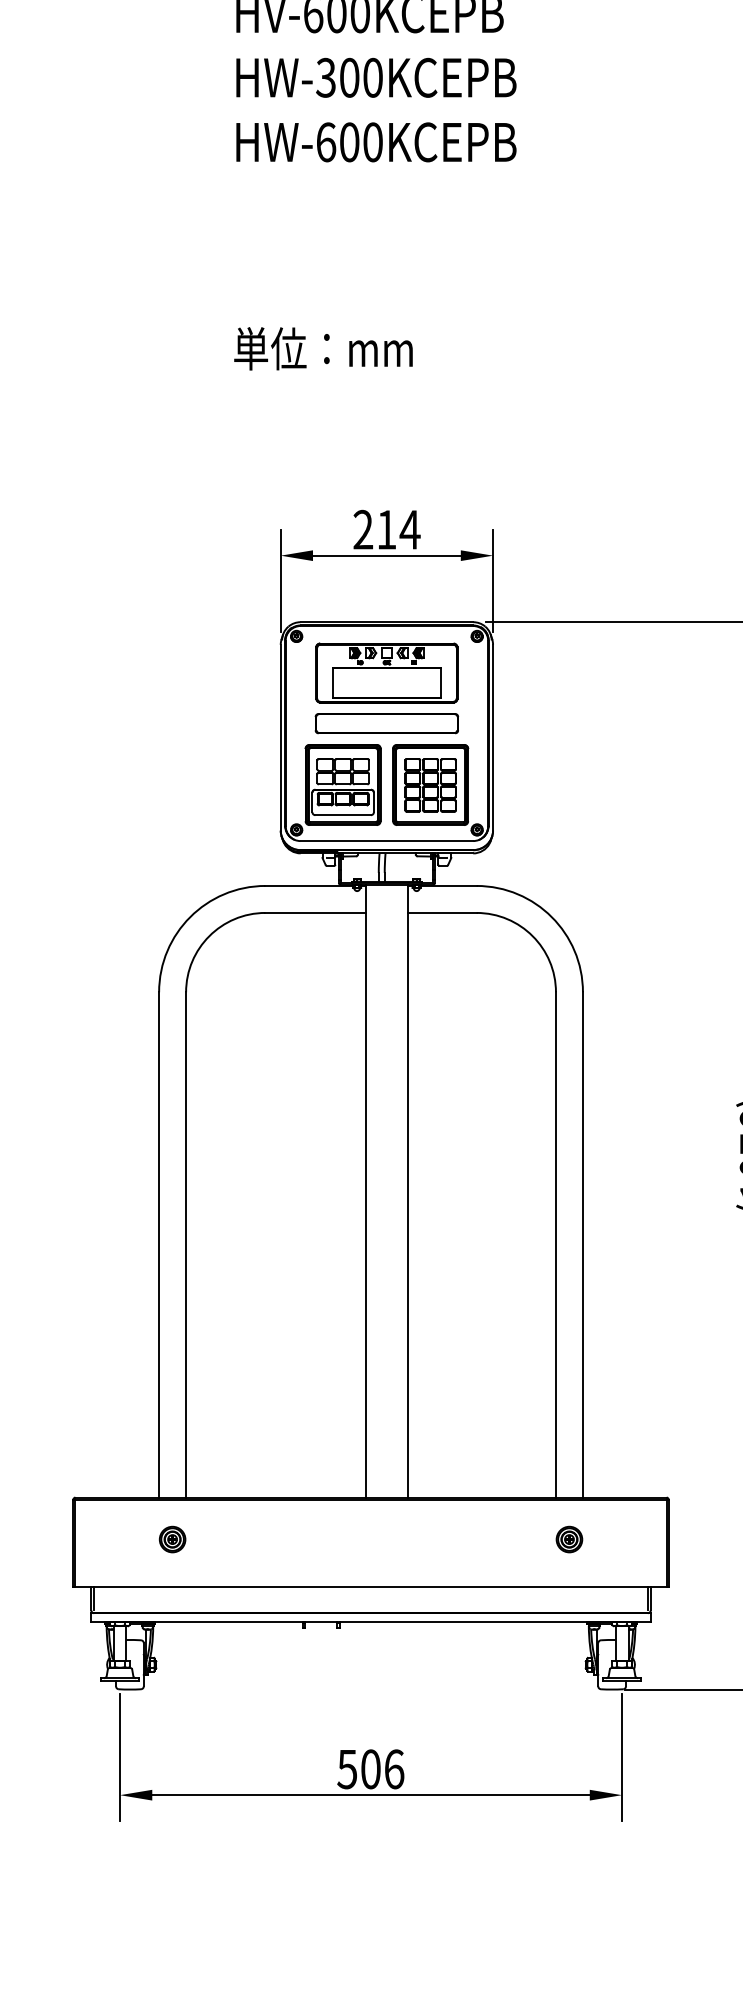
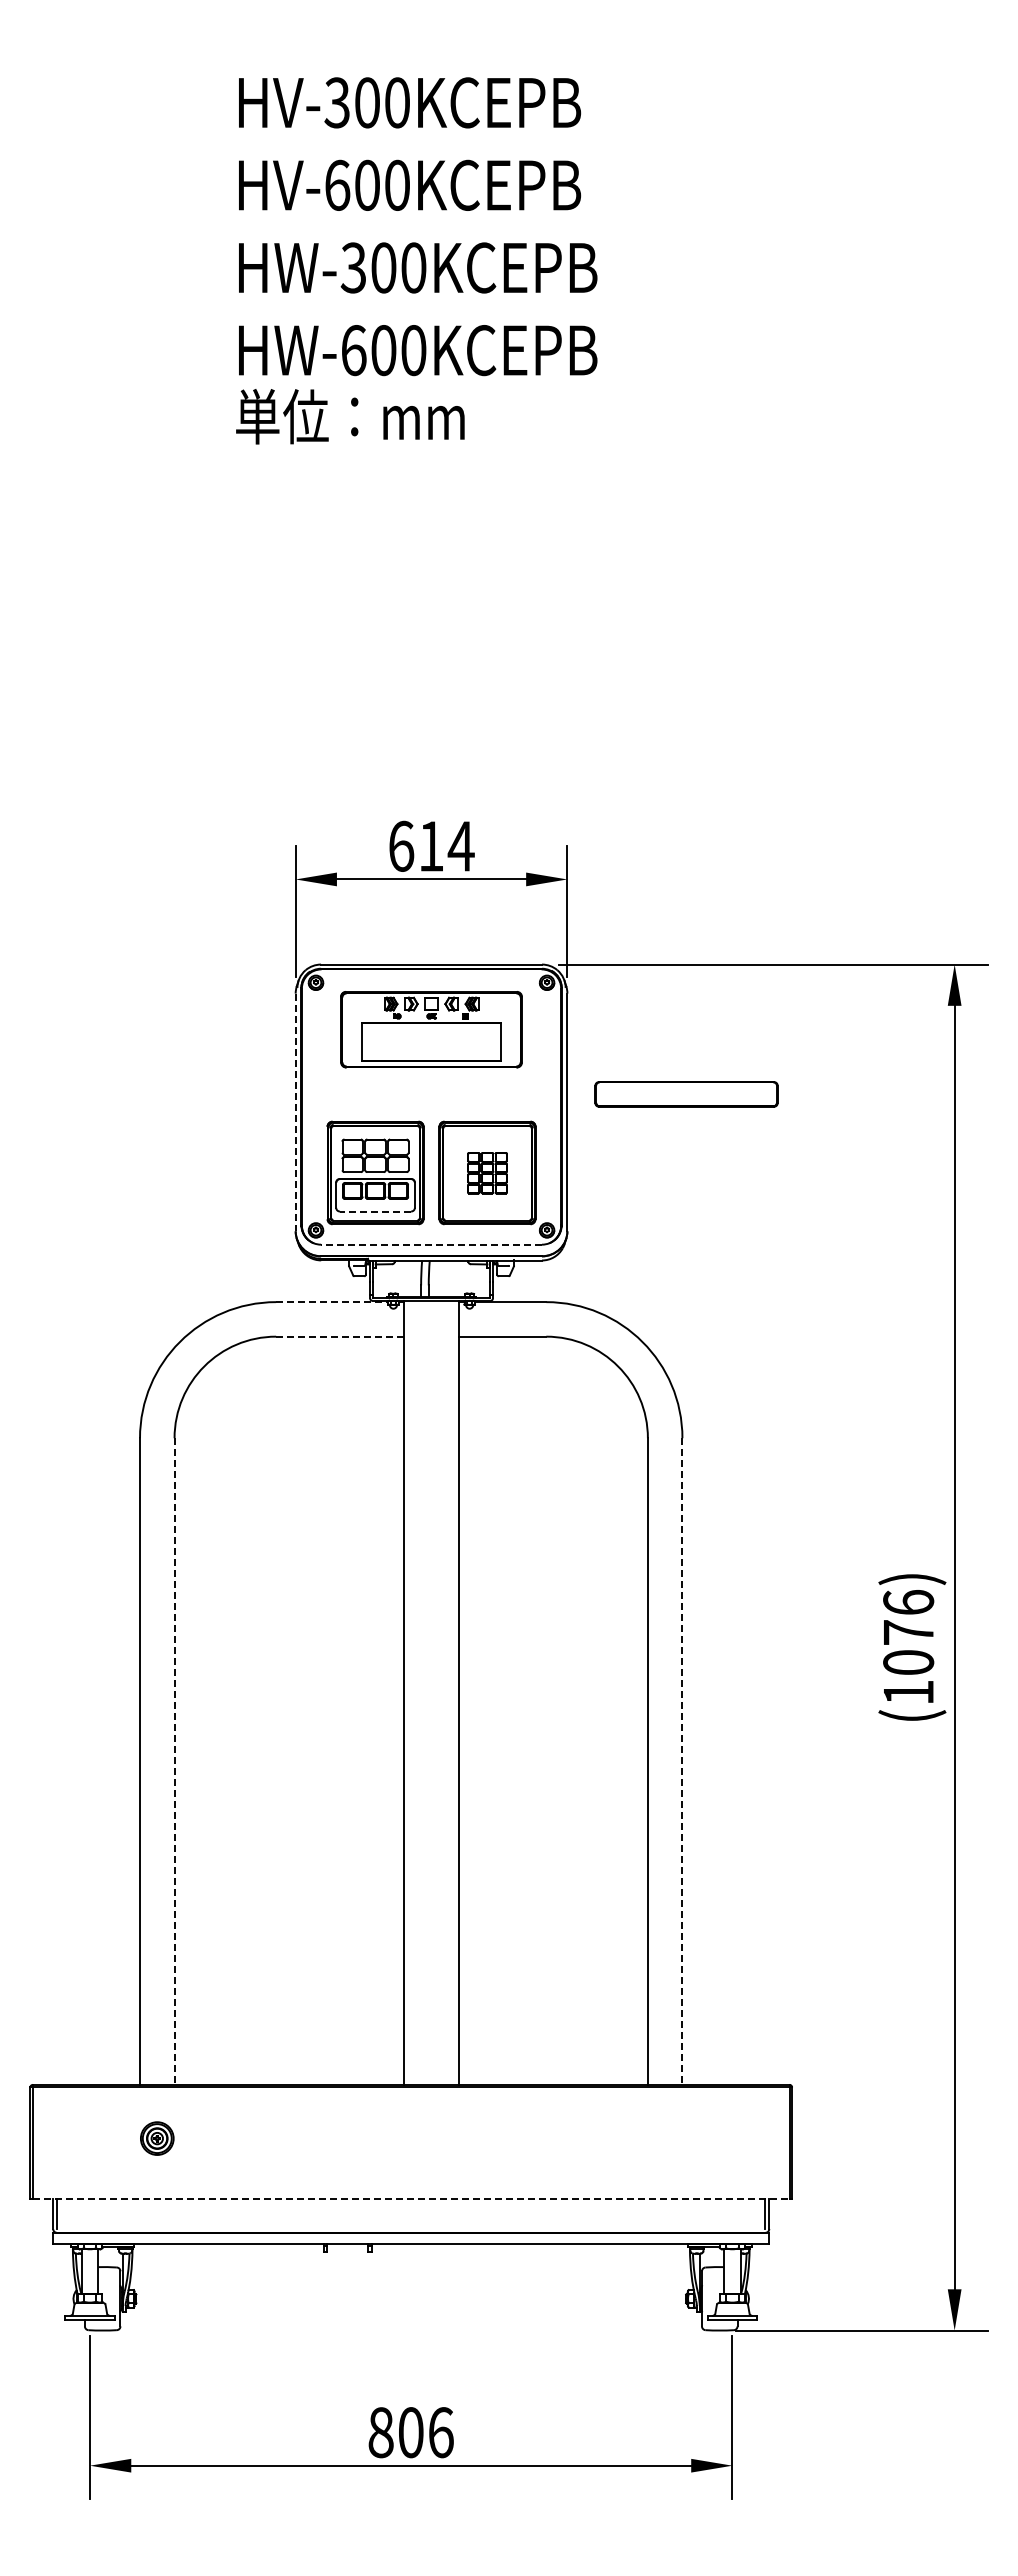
text: (323, 348) -> (350, 416), moved
text: (363, 529) -> (401, 845), 214 -> 614
part: (386, 723) -> (686, 1094), moved
line: (280, 737) -> (295, 1112), solid -> dashed
part: (430, 784) -> (487, 1172), size x0.6
line: (343, 815) -> (375, 1211), solid -> dashed
line: (386, 840) -> (431, 1244), solid -> dashed
line: (309, 886) -> (332, 1302), solid -> dashed
line: (315, 912) -> (340, 1336), solid -> dashed
line: (186, 1245) -> (174, 1762), solid -> dashed
line: (583, 1245) -> (682, 1762), solid -> dashed
part: (568, 1539) -> (664, 2138), removed
line: (371, 1587) -> (411, 2199), solid -> dashed
text: (347, 1769) -> (380, 2432), 506 -> 806

